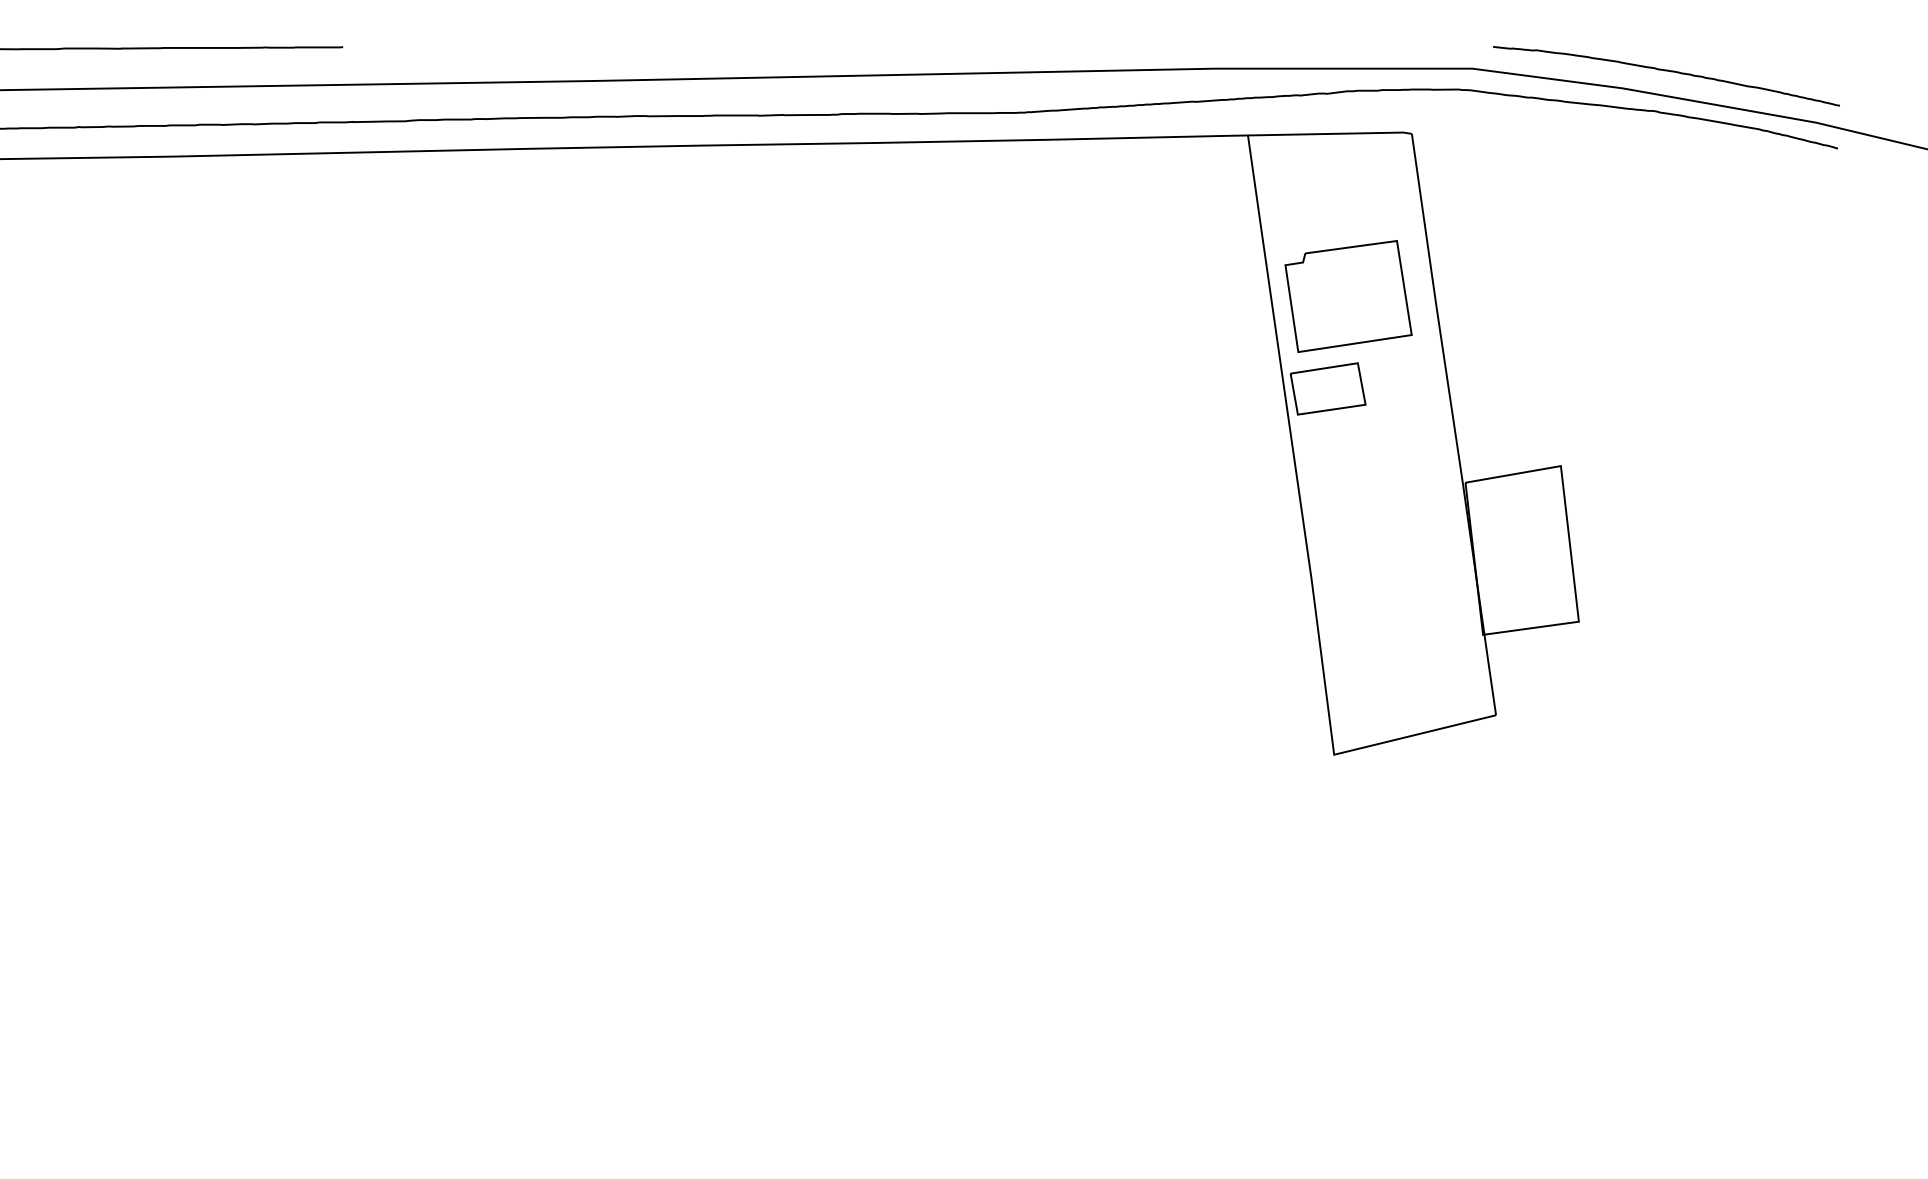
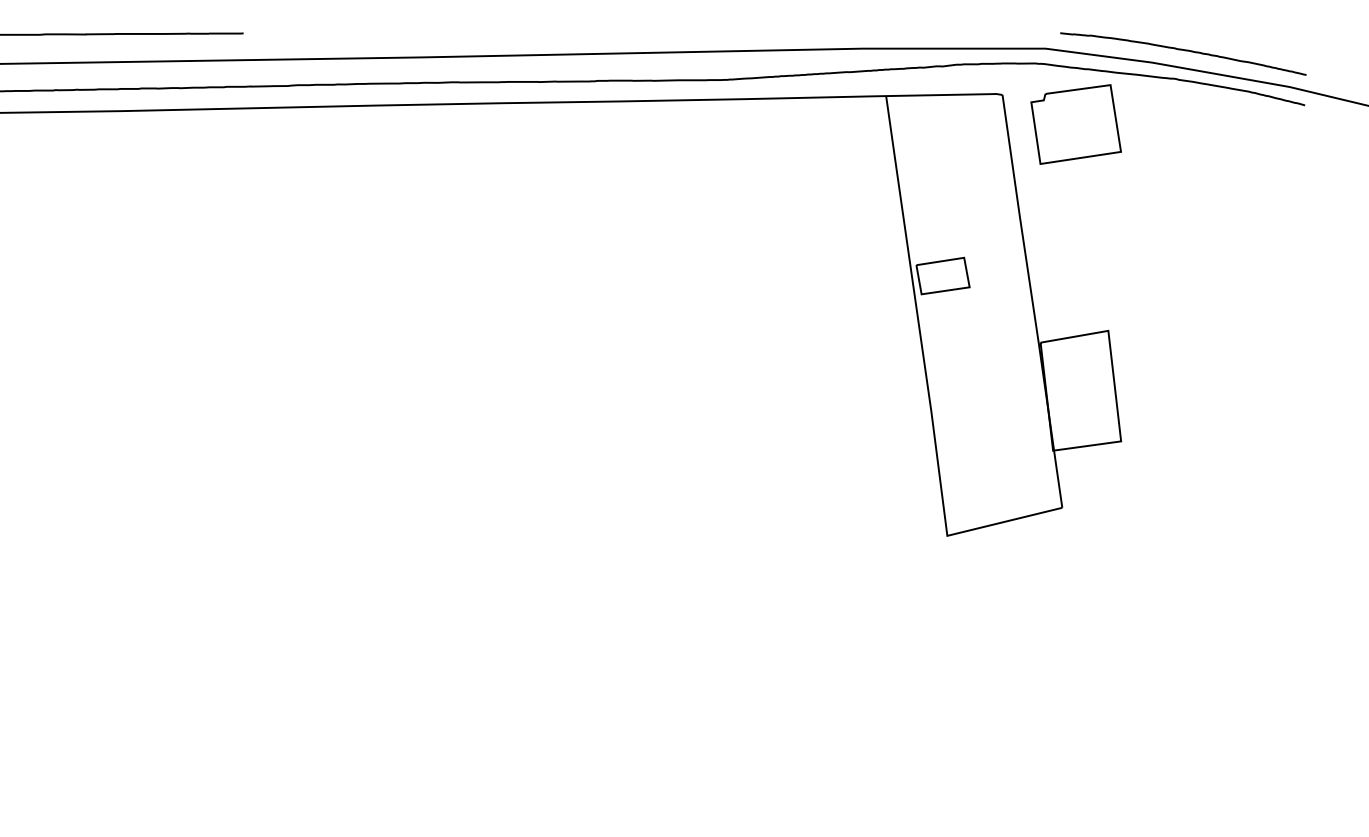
part: (1348, 296) -> (1076, 124), moved

